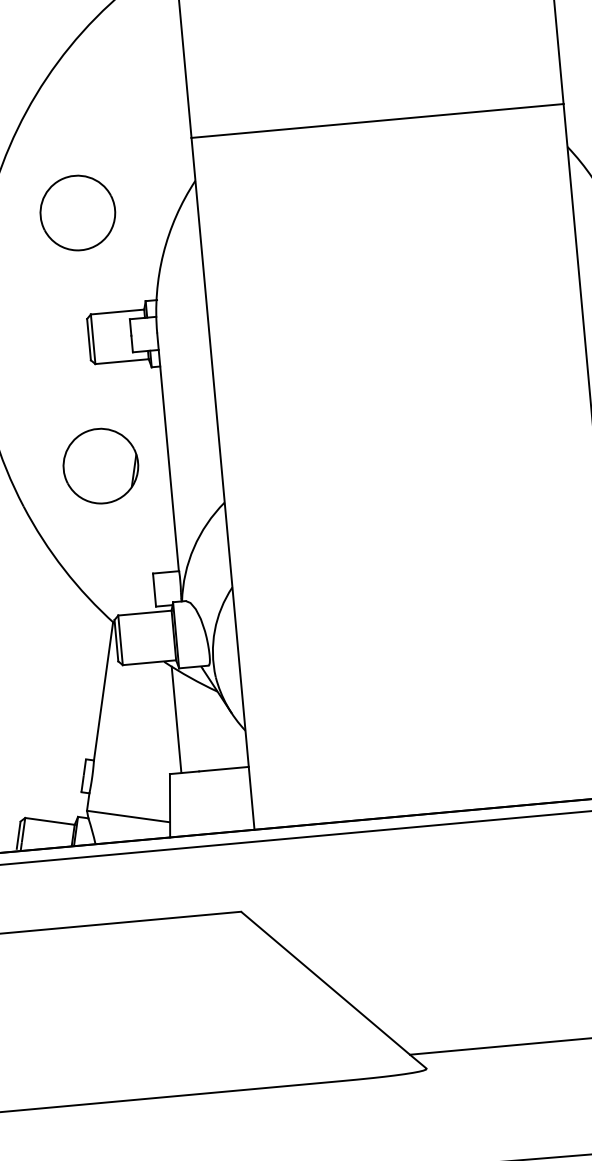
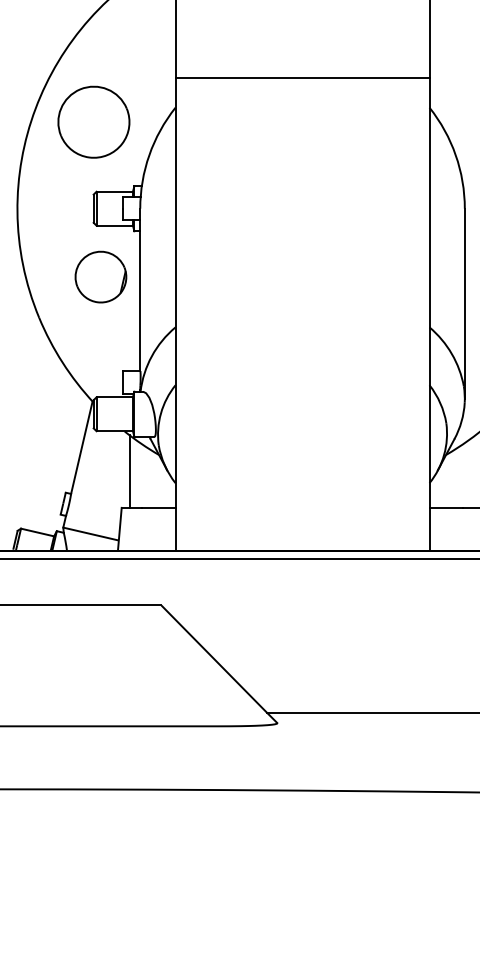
part: (77, 213) -> (93, 122), size x1.4
part: (100, 465) -> (100, 276), moved

